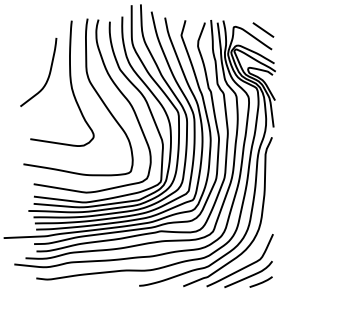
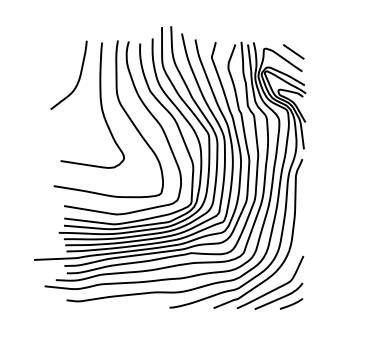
curve: (48, 75) -> (78, 78), moved

